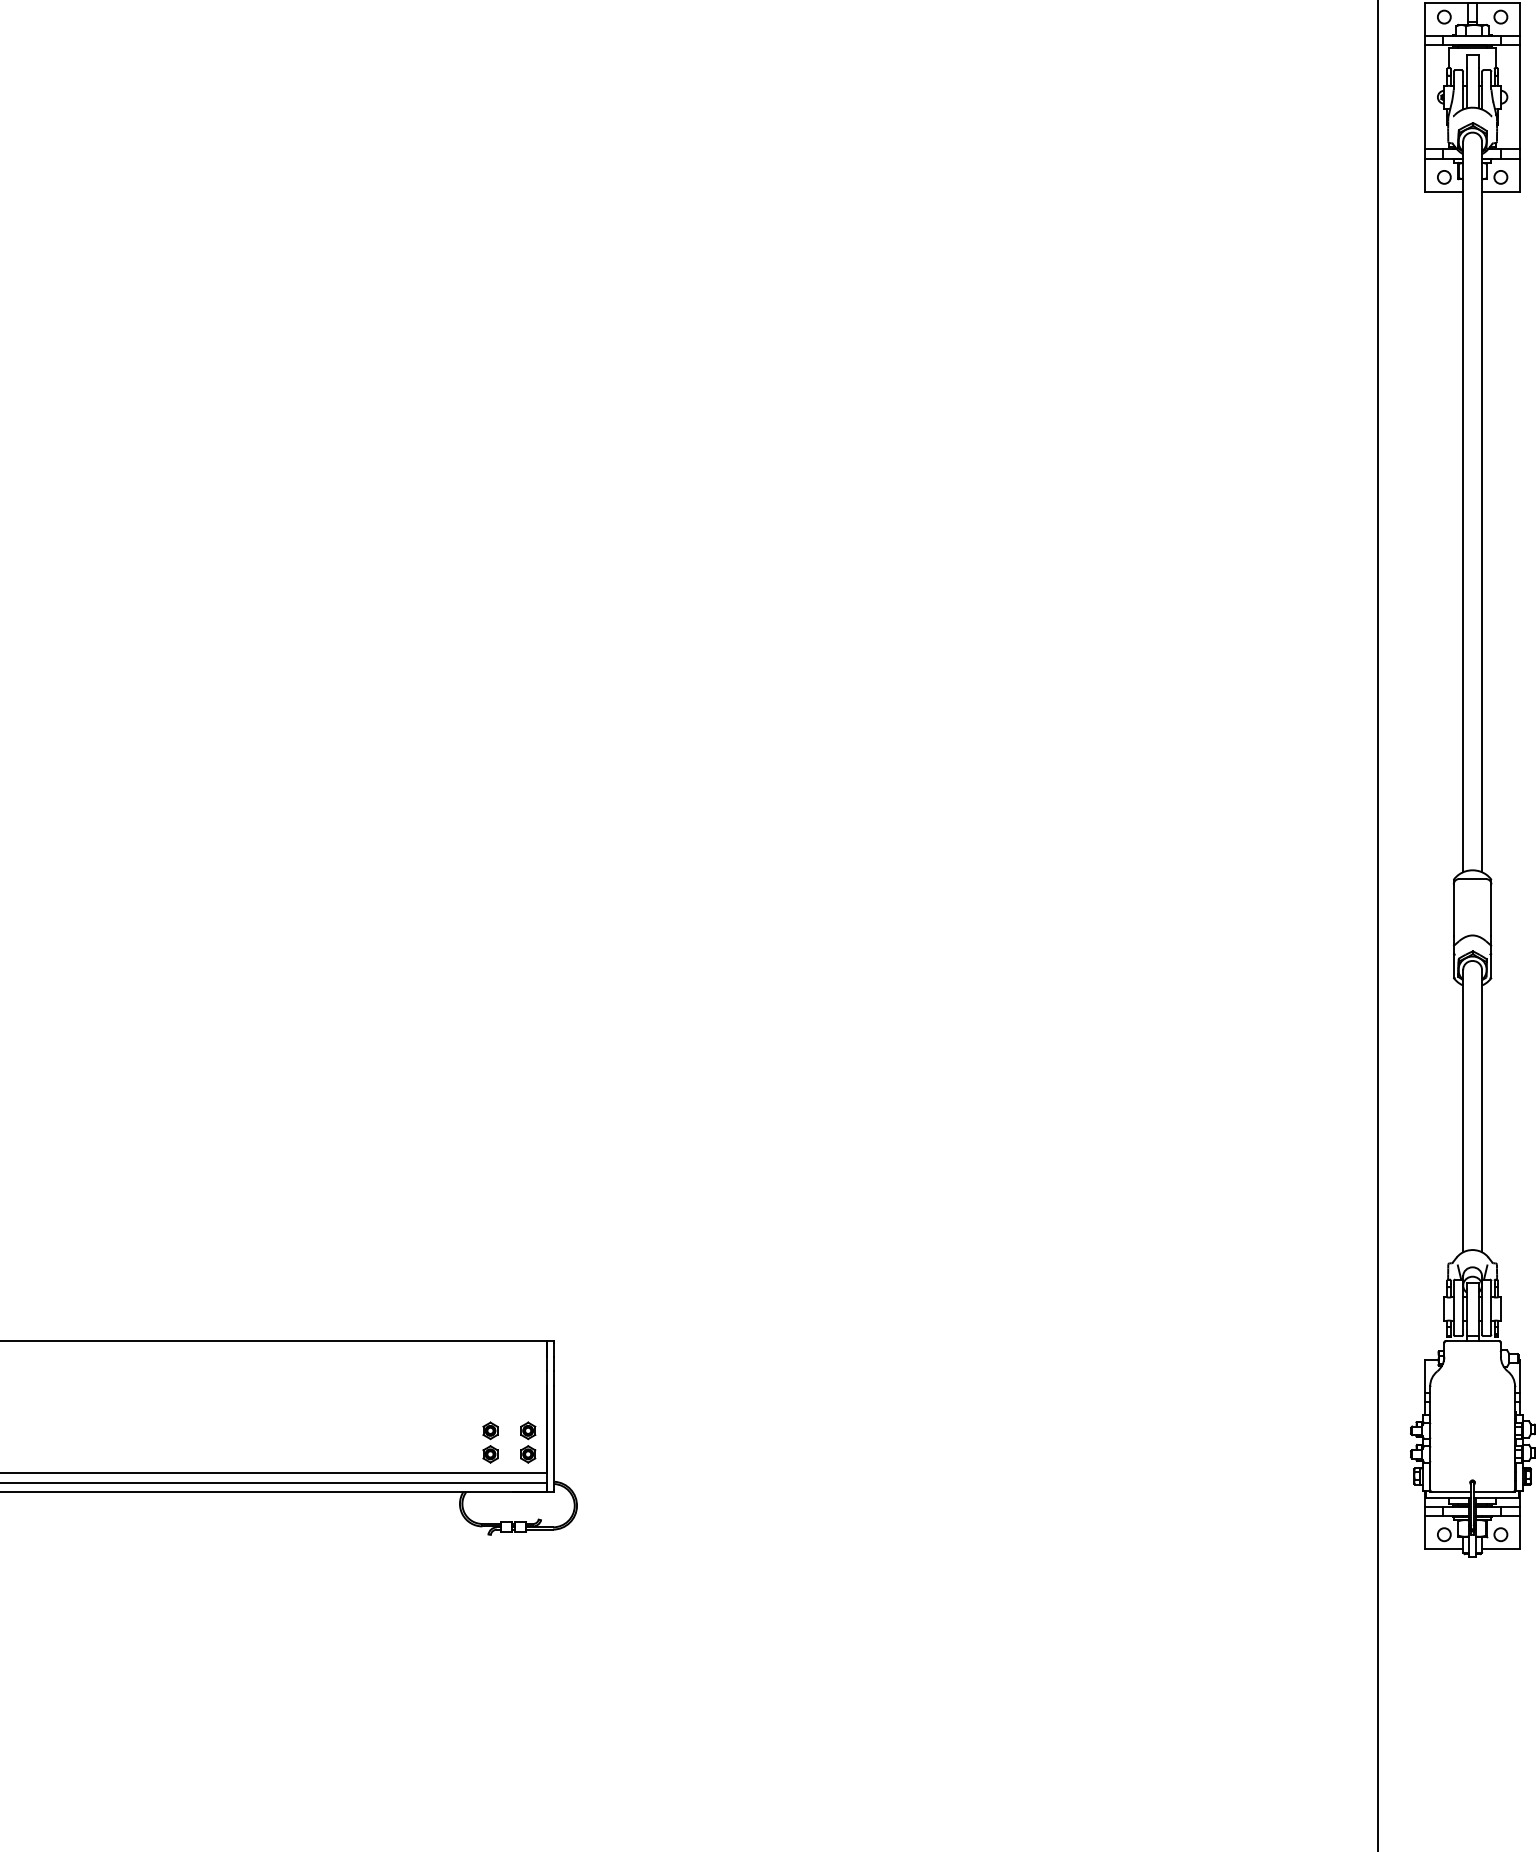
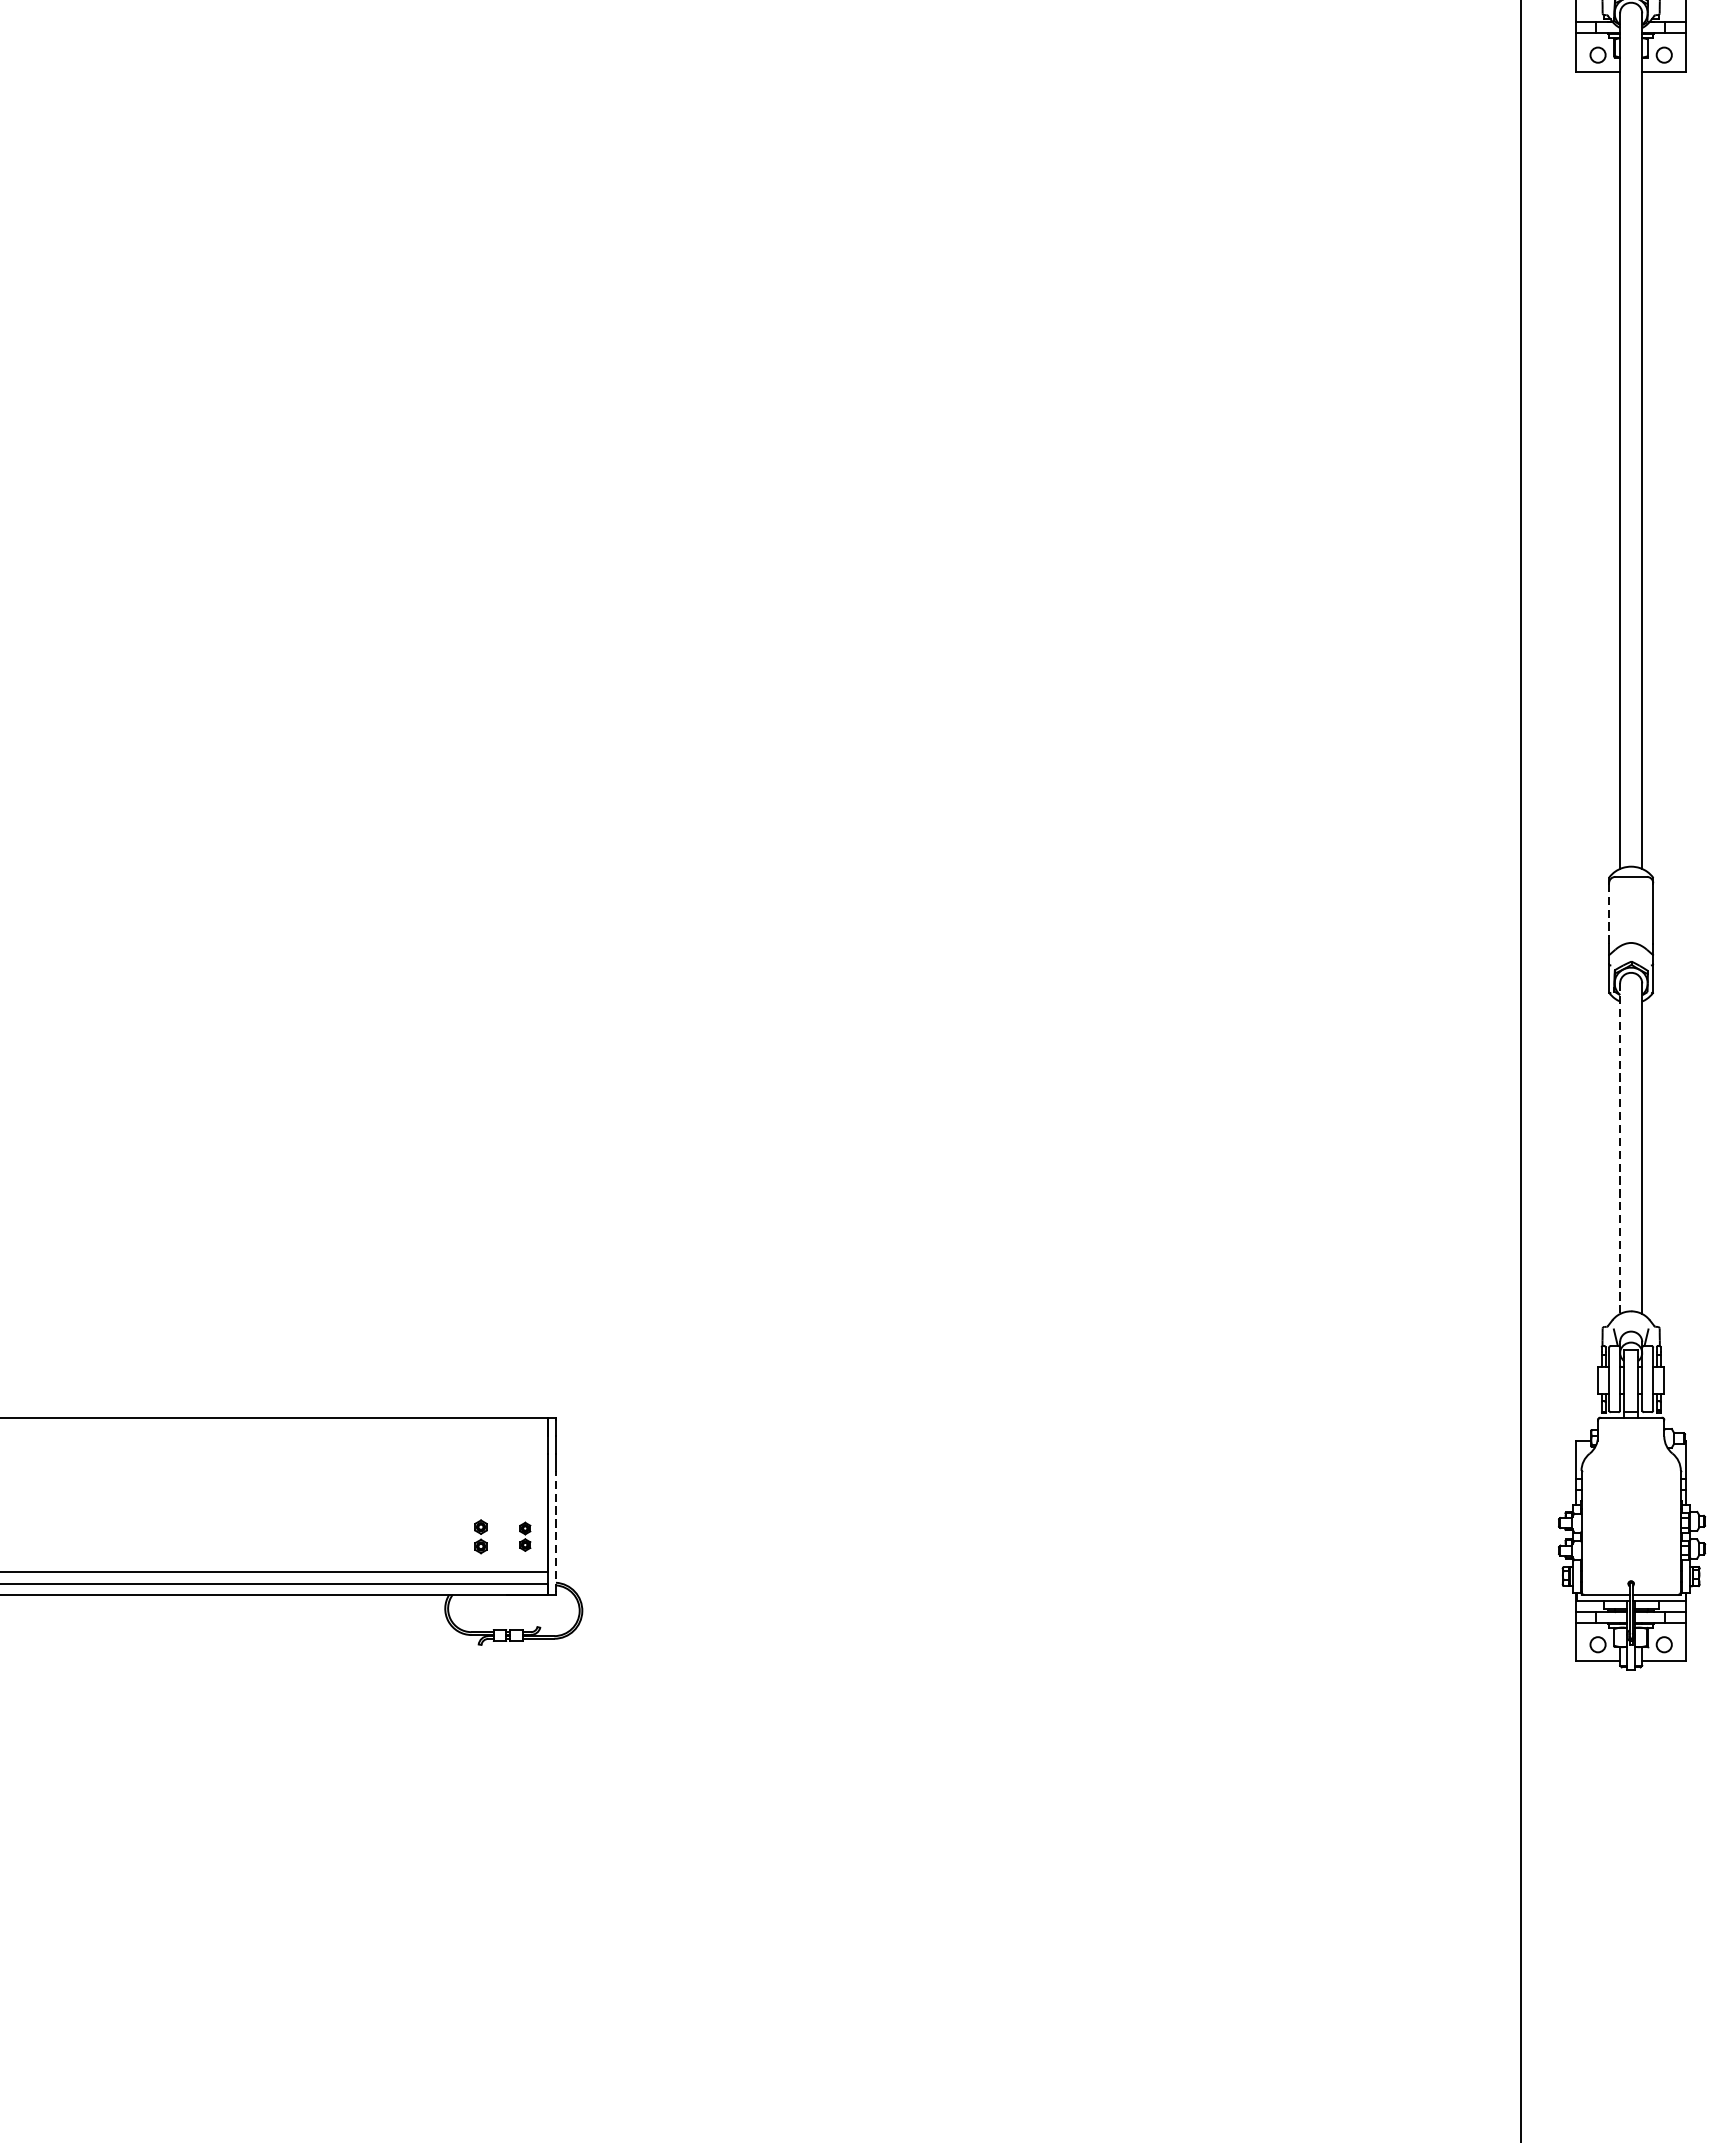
line: (1453, 910) -> (1608, 913), solid -> dashed
line: (1463, 1111) -> (1620, 1149), solid -> dashed
line: (554, 1437) -> (555, 1530), solid -> dashed
part: (490, 1442) -> (481, 1536), size x0.7
part: (528, 1442) -> (525, 1536), size x0.6

